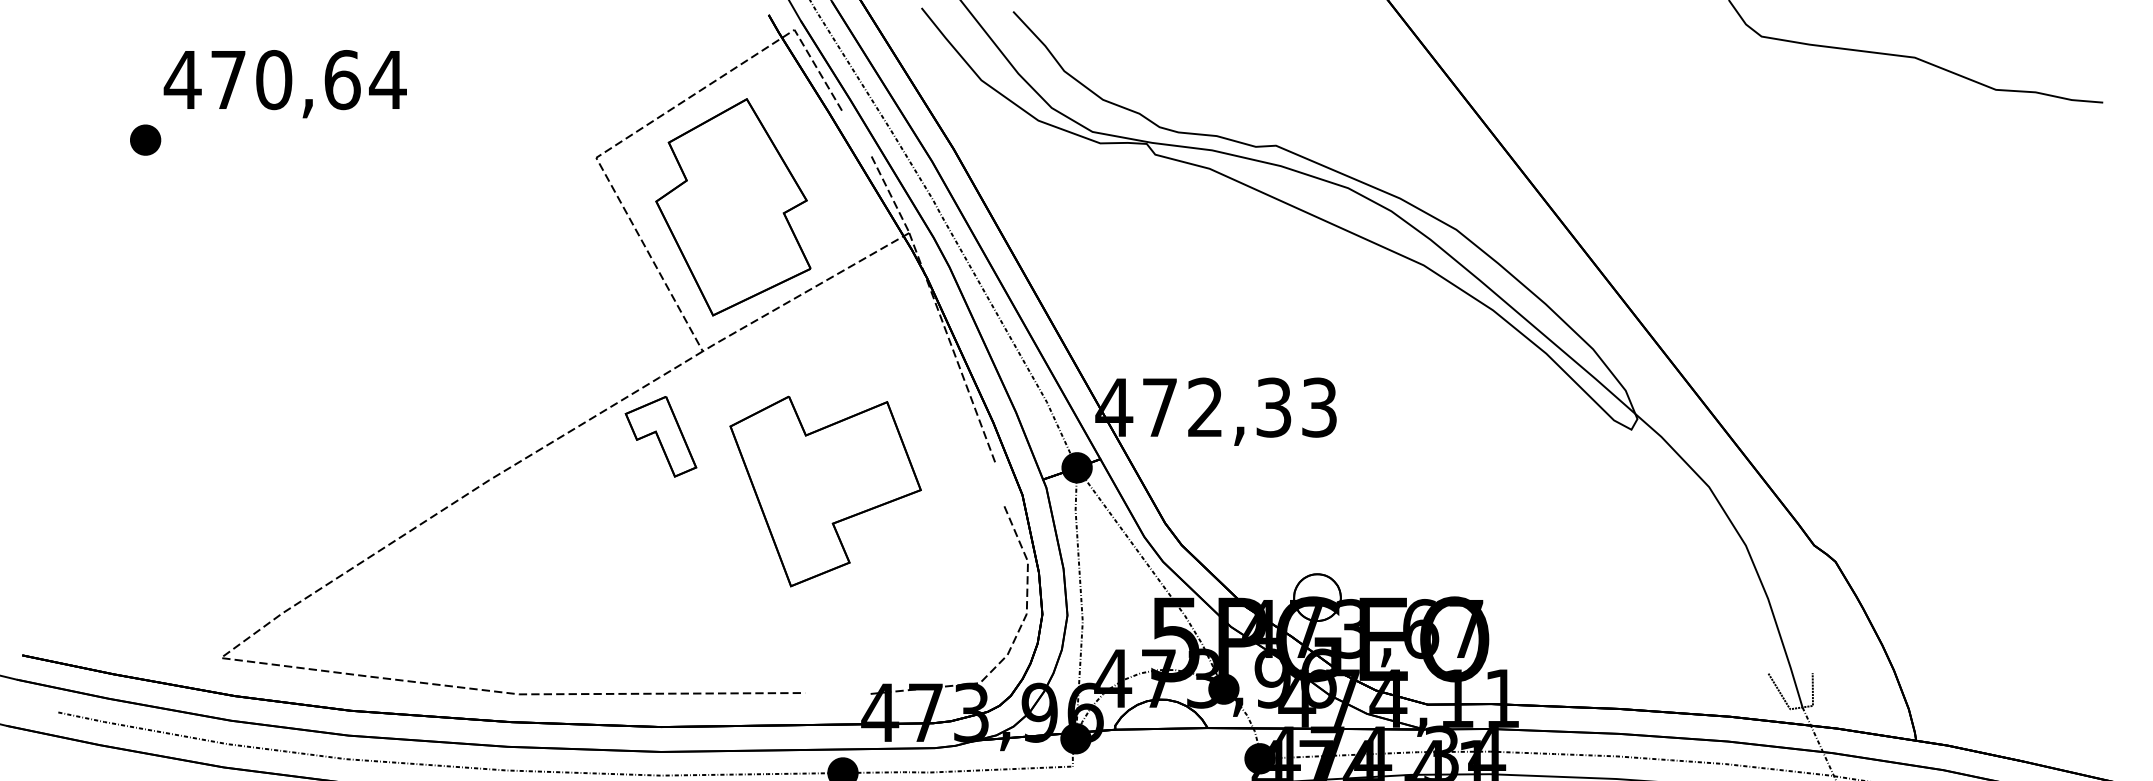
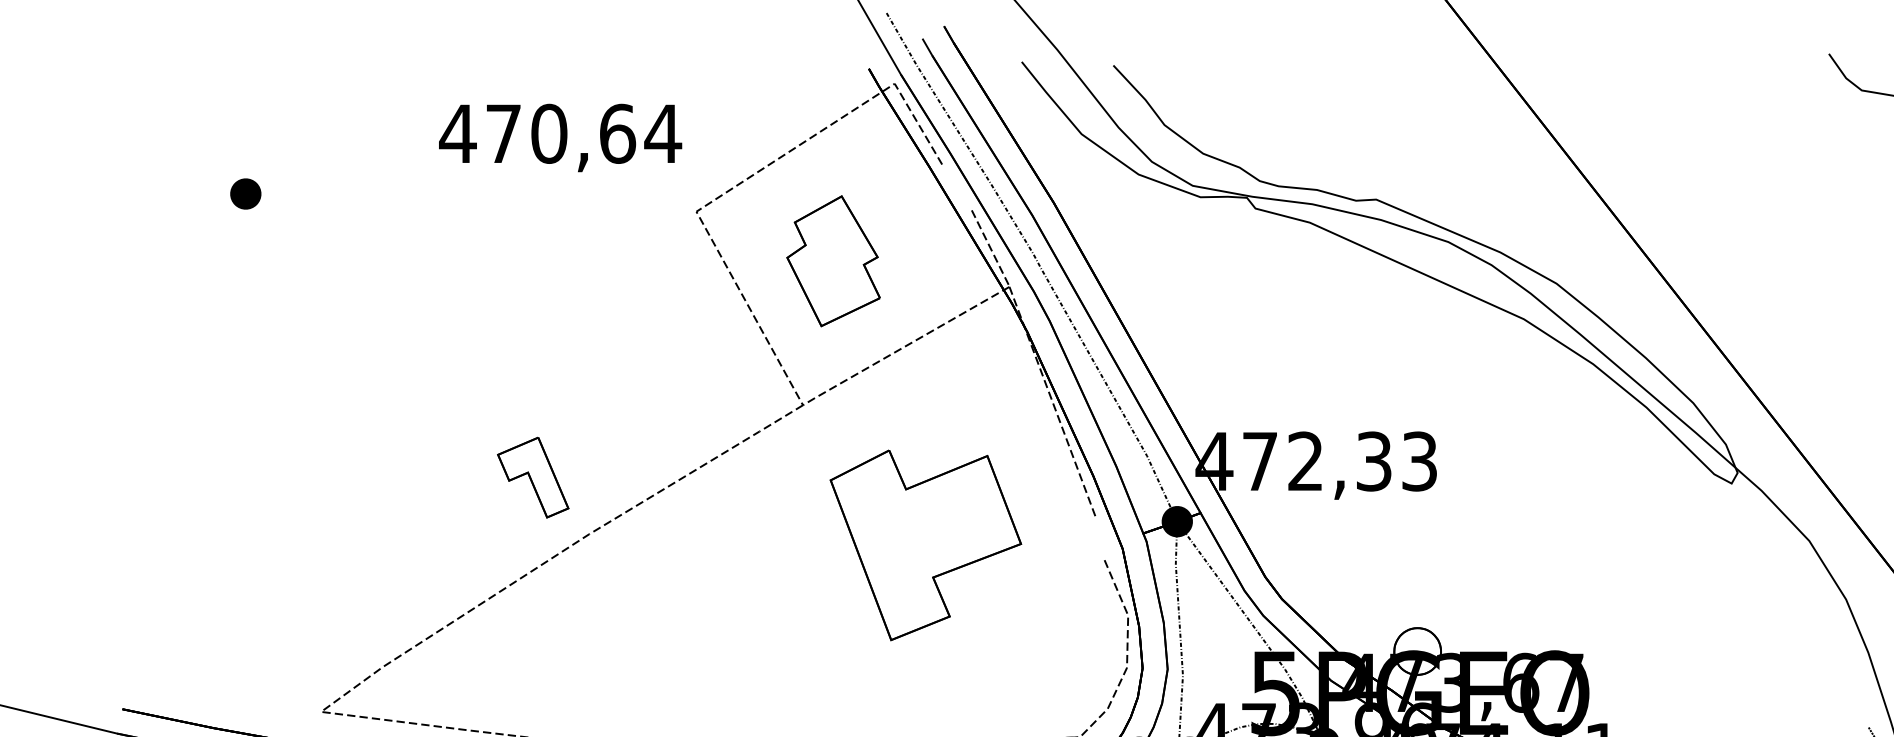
text: (284, 84) -> (559, 138), moved
part: (733, 207) -> (833, 261), size x0.6
part: (660, 436) -> (532, 477), moved

